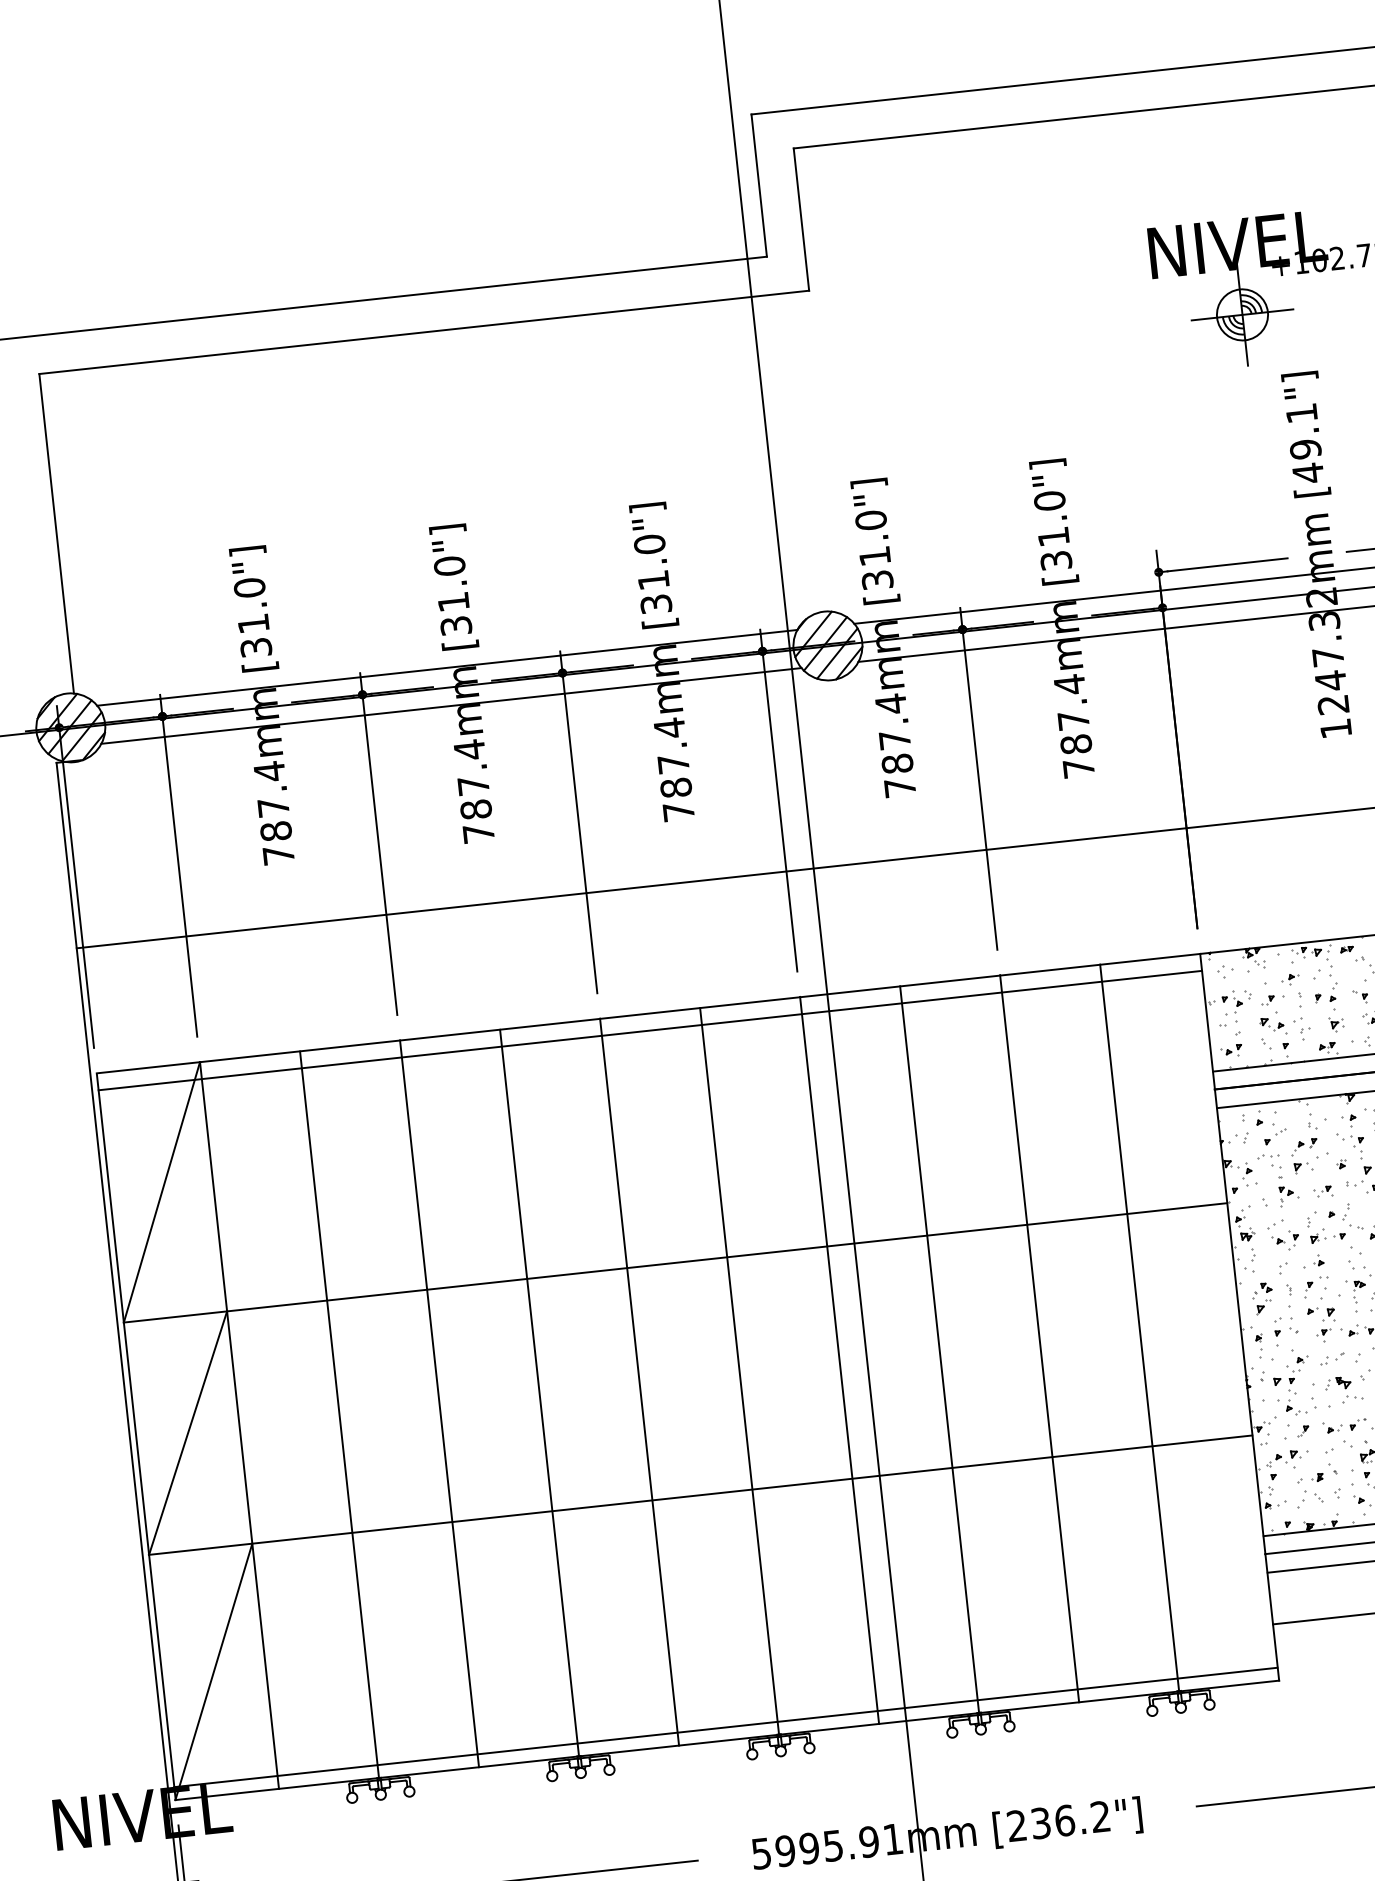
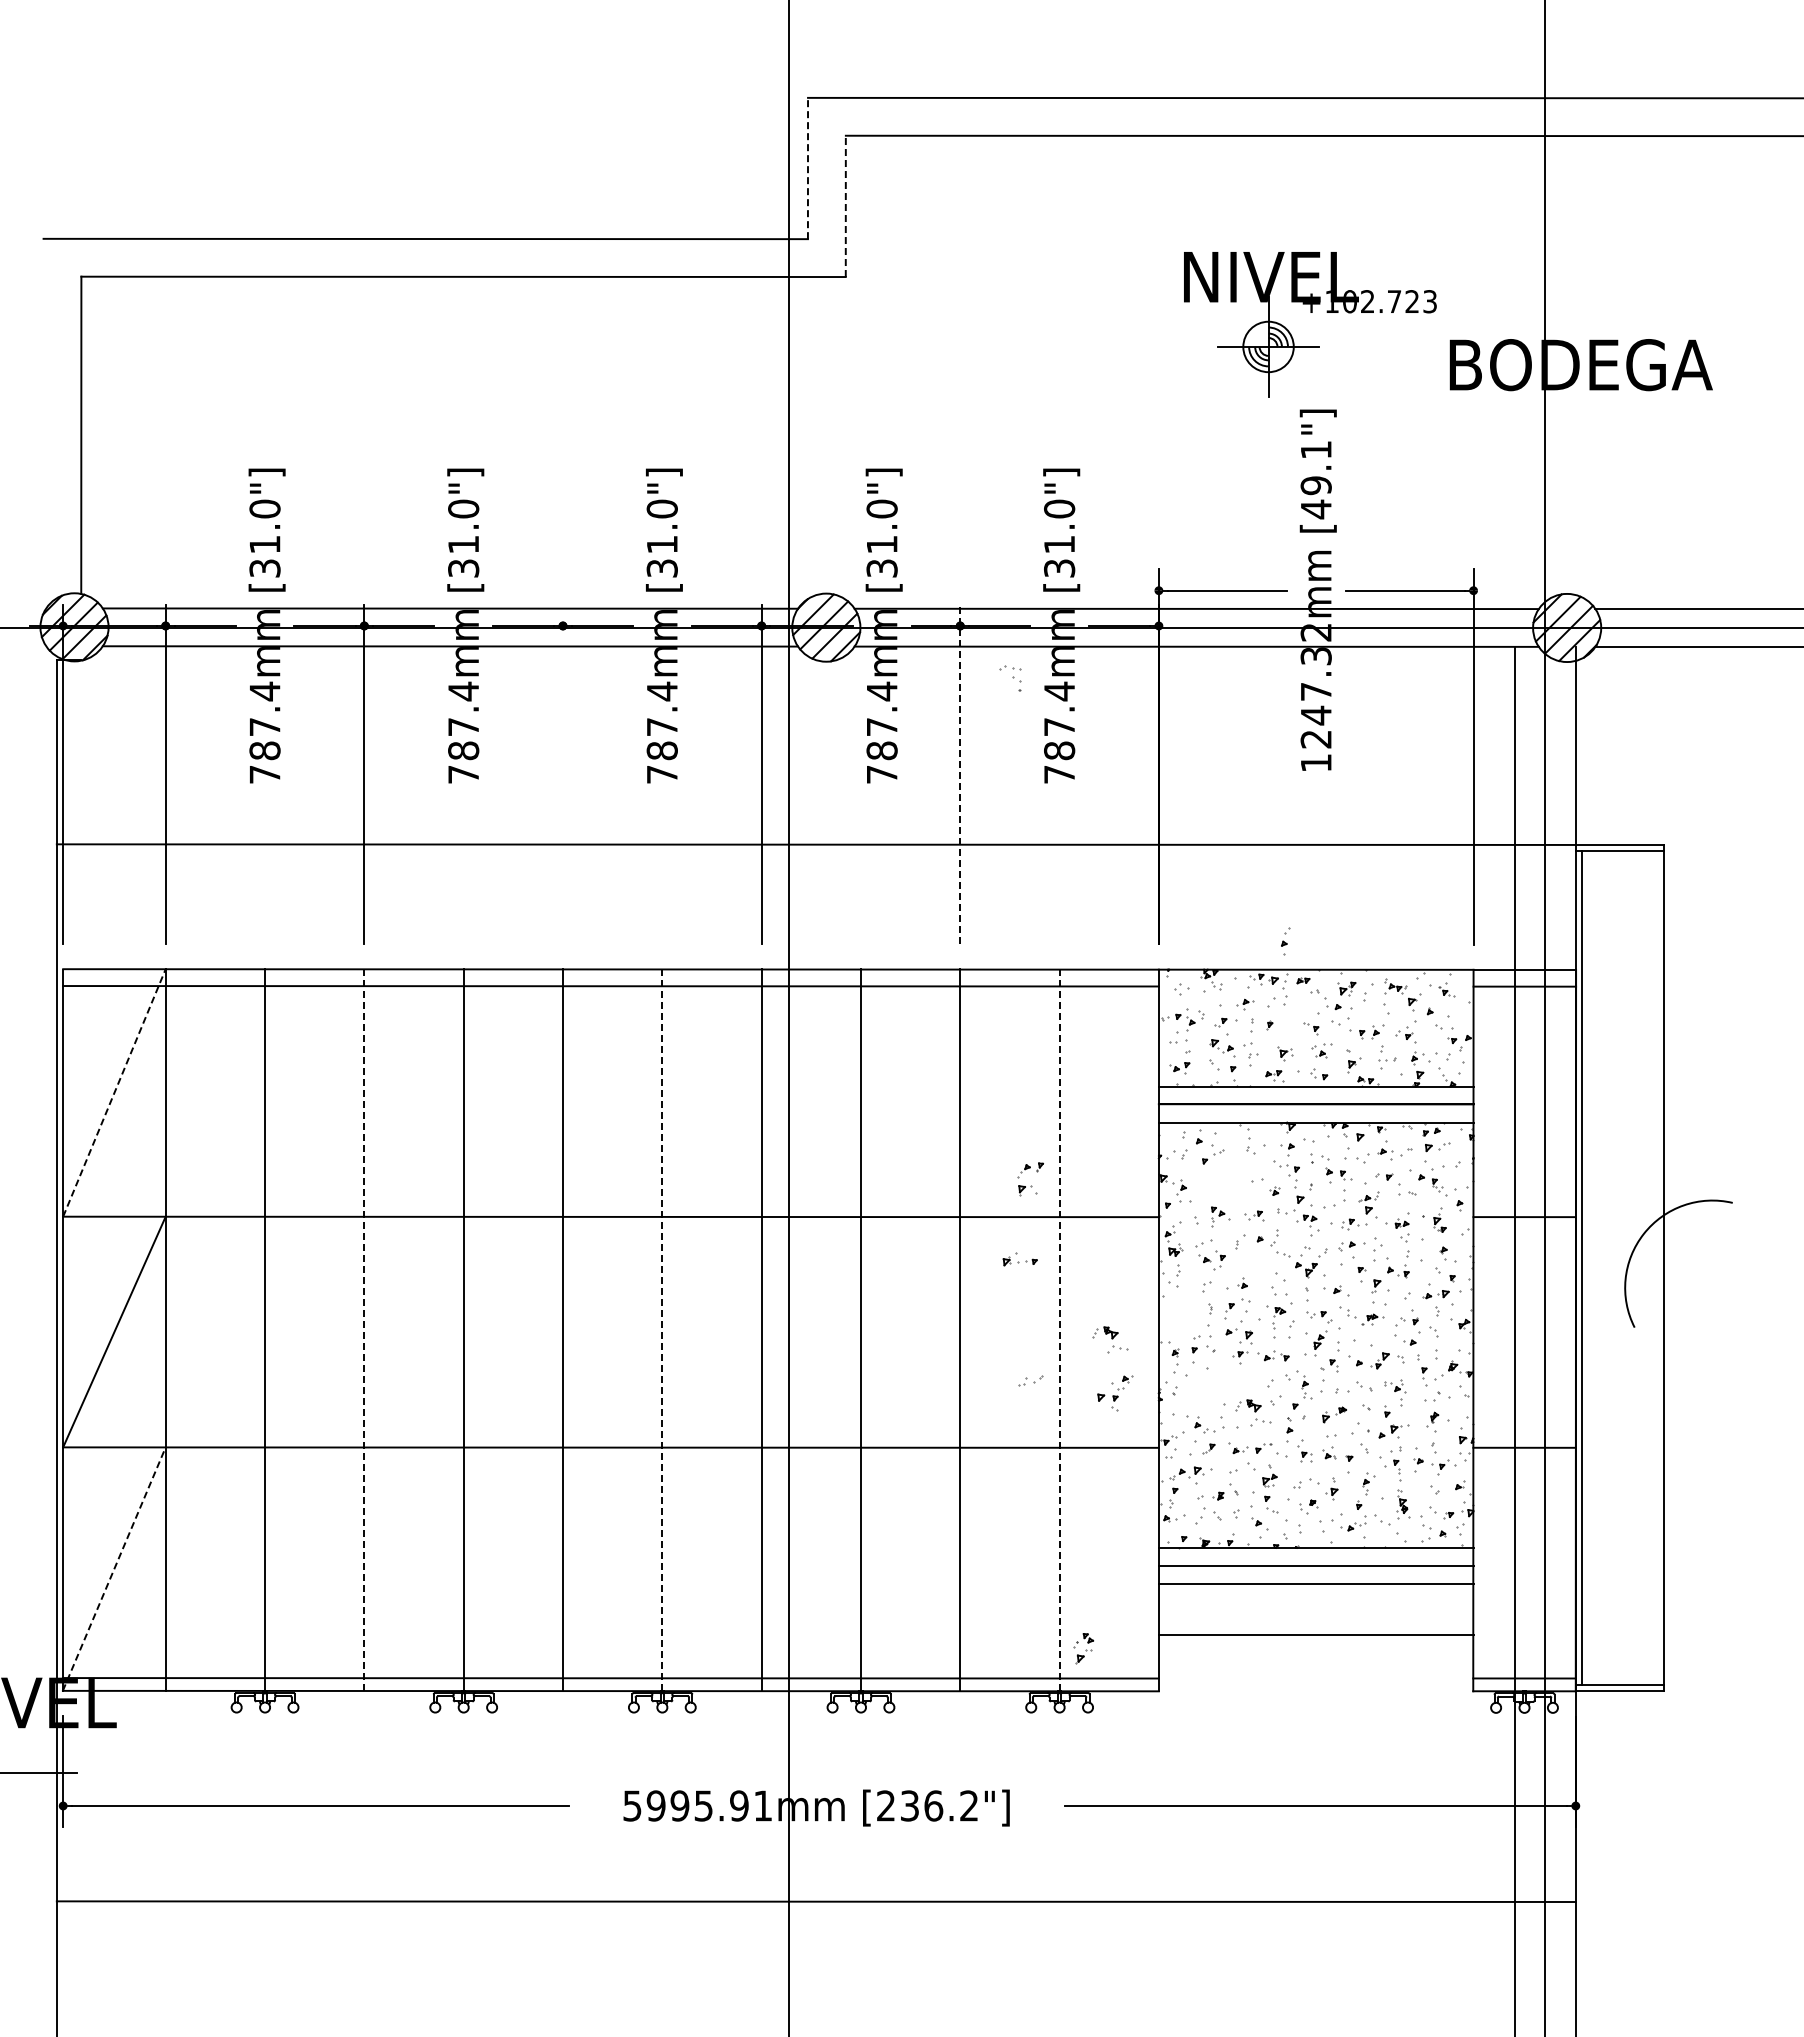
line: (758, 185) -> (807, 168), solid -> dashed
line: (801, 219) -> (845, 206), solid -> dashed
line: (979, 779) -> (960, 774), solid -> dashed
line: (578, 821) -> (562, 773), removed
part: (1333, 996) -> (1285, 941), moved
part: (1306, 1162) -> (1031, 1185), moved
part: (1269, 1166) -> (1010, 678), moved
line: (161, 1191) -> (114, 1092), solid -> dashed
part: (1327, 1235) -> (1019, 1259), moved
part: (1262, 1298) -> (1083, 1648), moved
line: (1139, 1328) -> (1059, 1330), solid -> dashed
part: (1191, 1331) -> (1110, 1339), added
part: (1332, 1358) -> (1030, 1380), moved
line: (739, 1371) -> (662, 1330), solid -> dashed
part: (1291, 1375) -> (1115, 1393), moved
line: (439, 1404) -> (364, 1330), solid -> dashed
line: (214, 1671) -> (114, 1568), solid -> dashed

